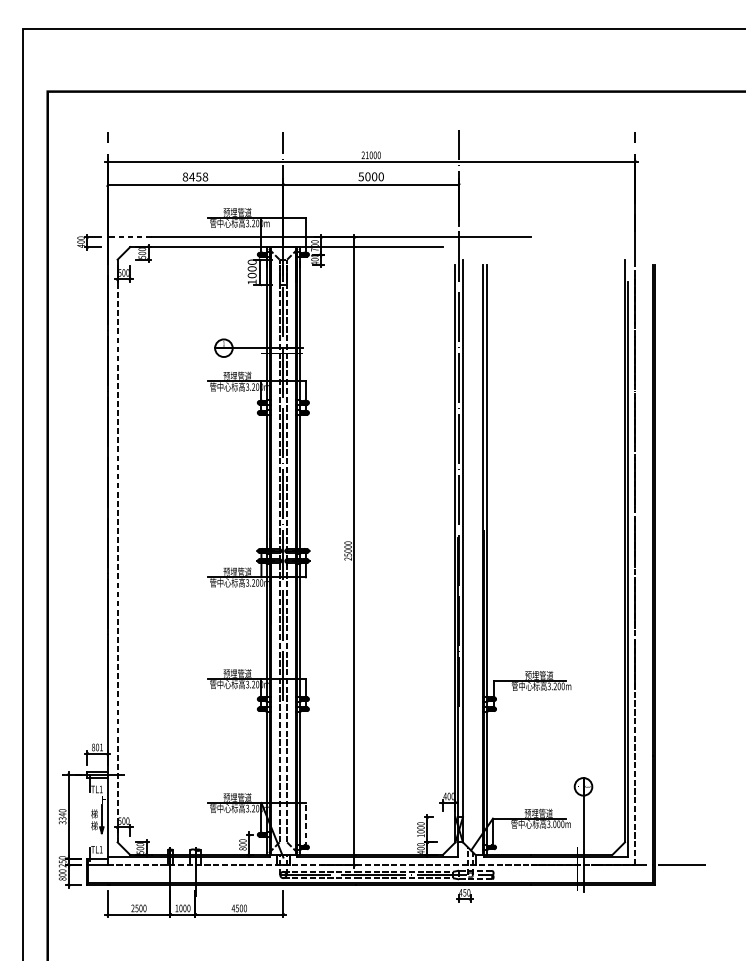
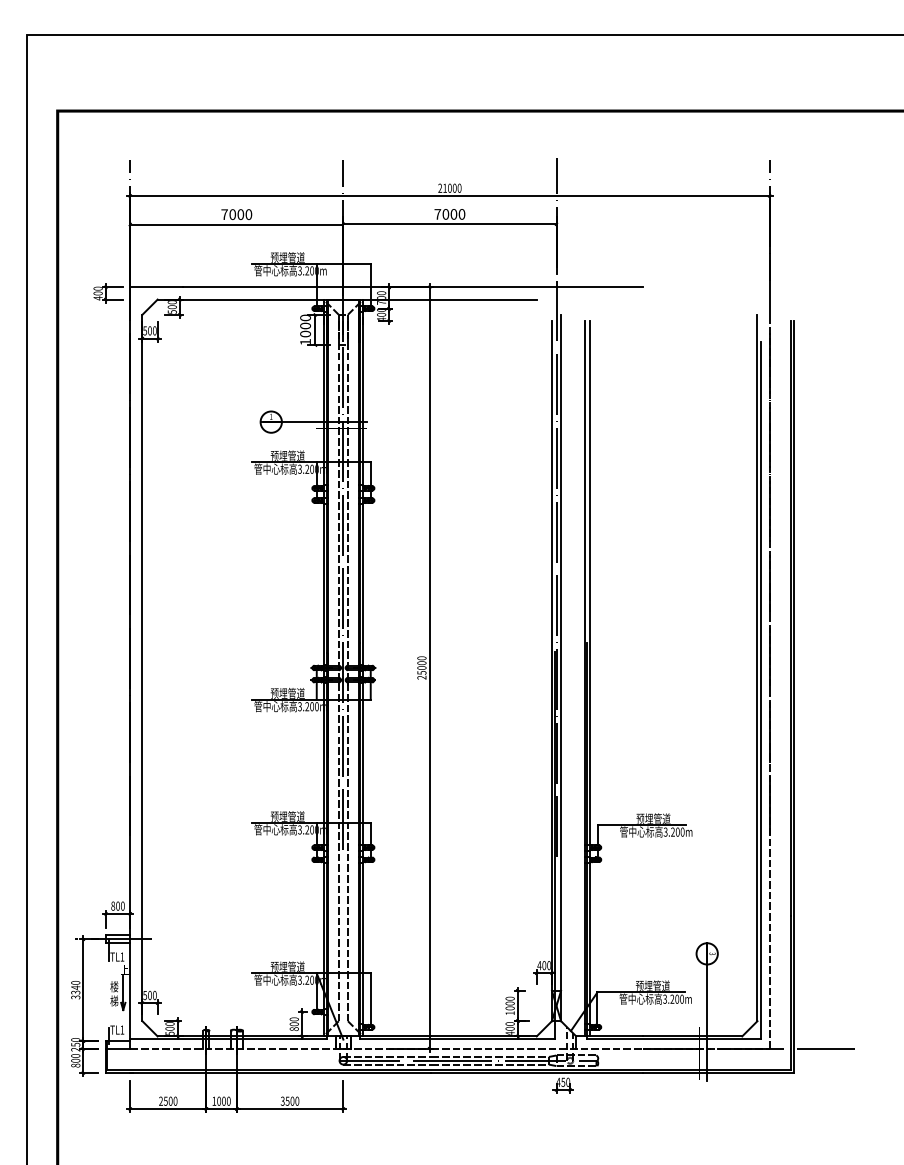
text: (195, 176) -> (236, 214), 8458 -> 7000
text: (361, 176) -> (437, 214), 5000 -> 7000
line: (129, 237) -> (156, 287), dashed -> solid
line: (117, 562) -> (142, 681), dashed -> solid
text: (101, 746) -> (122, 905), 801 -> 800
text: (95, 813) -> (115, 986), 梯 -> 楼
text: (554, 823) -> (672, 998), 3.000m -> 3.200m
line: (305, 825) -> (370, 1000), dashed -> solid
text: (233, 907) -> (282, 1100), 4500 -> 3500

